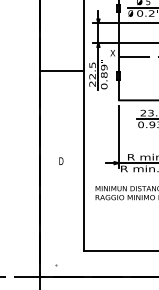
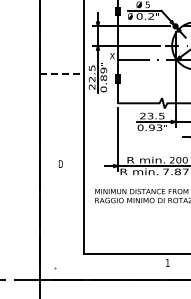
line: (62, 71) -> (62, 74), solid -> dashed

